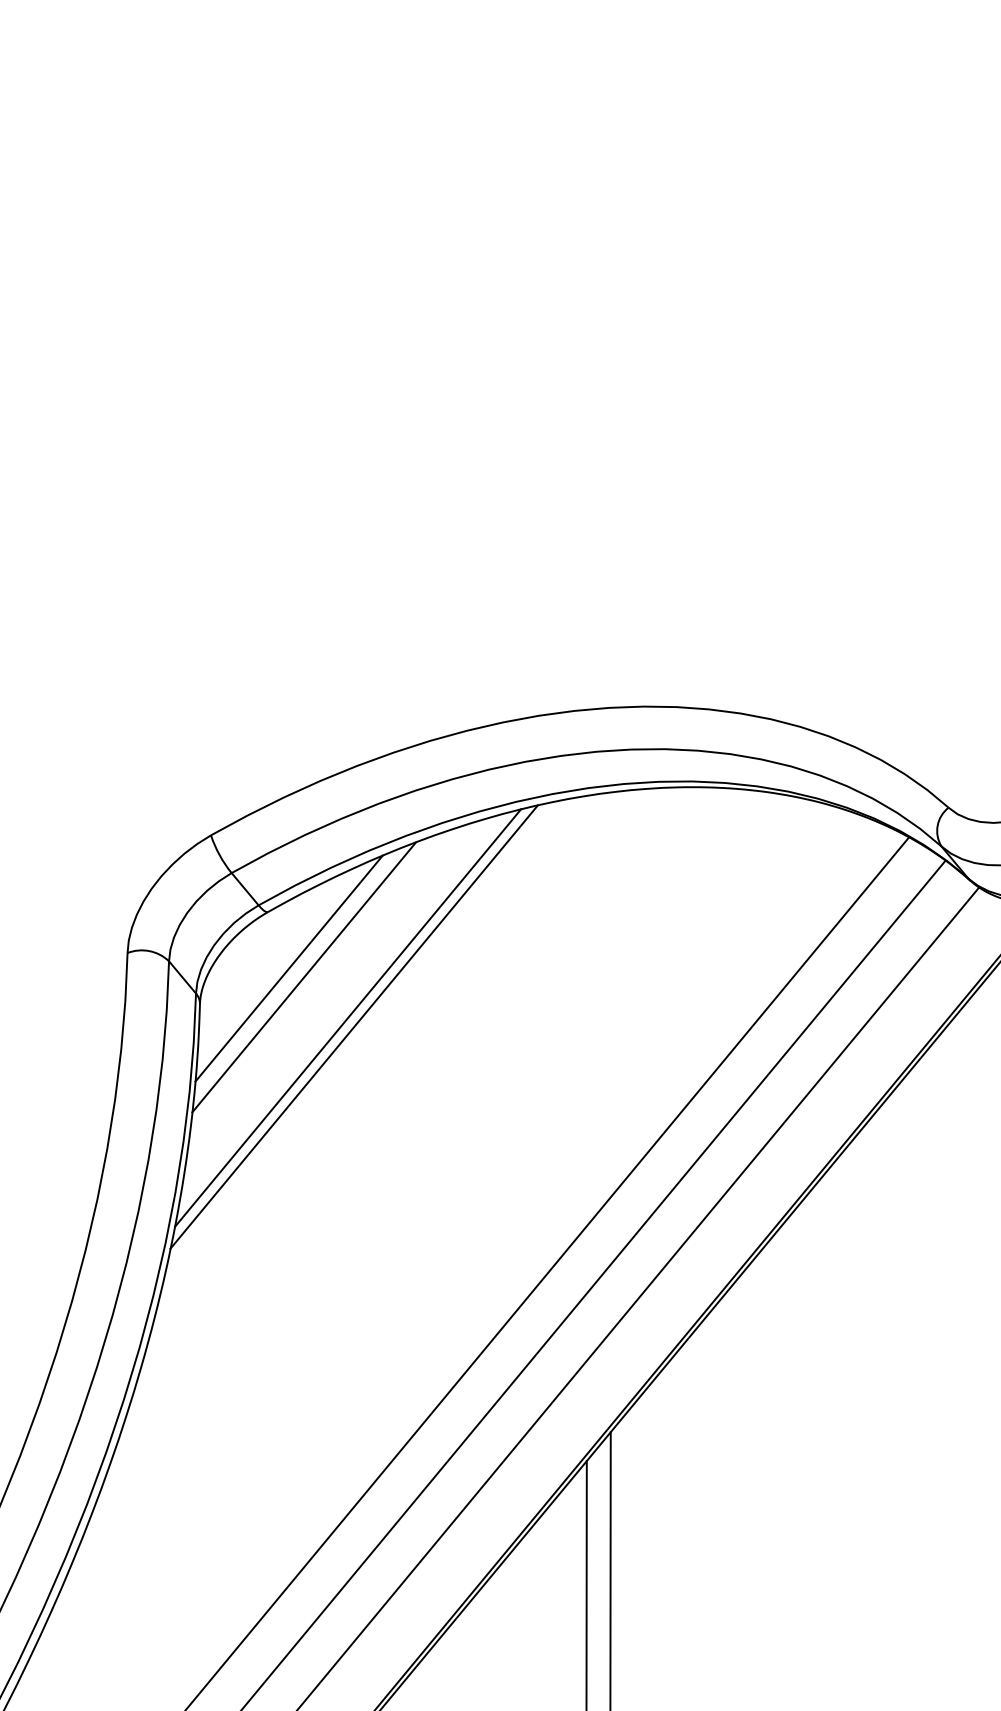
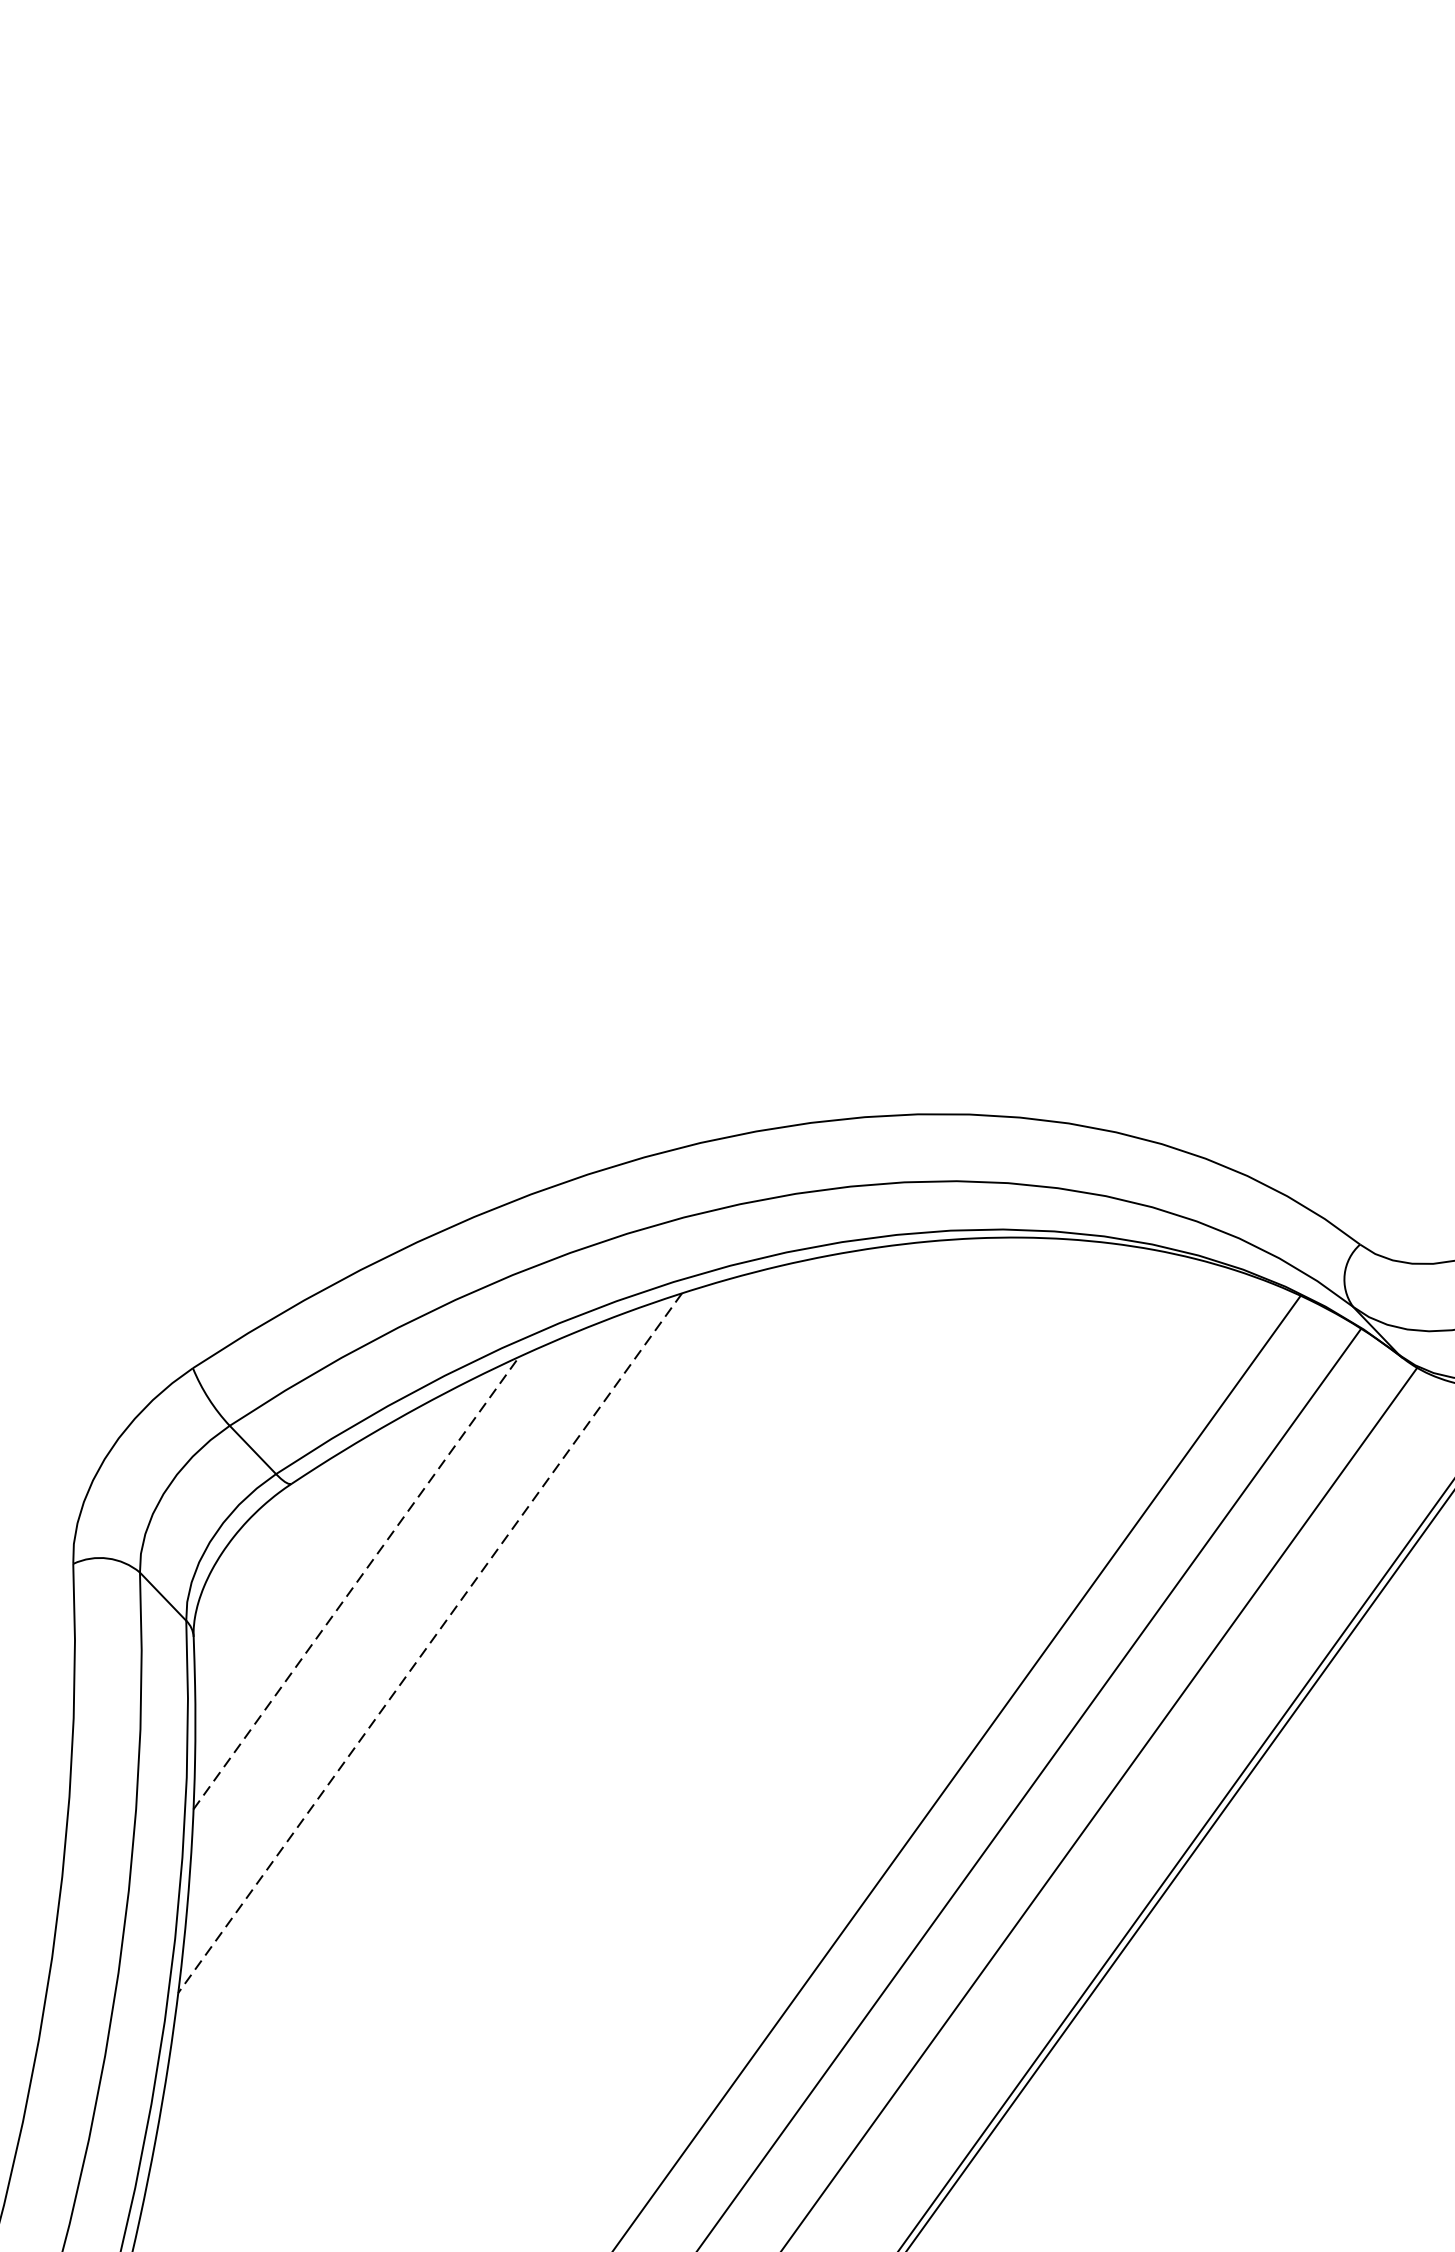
line: (288, 968) -> (330, 1571), removed
line: (304, 976) -> (356, 1582), solid -> dashed
line: (347, 1018) -> (429, 1643), solid -> dashed
line: (353, 1026) -> (439, 1656), removed

